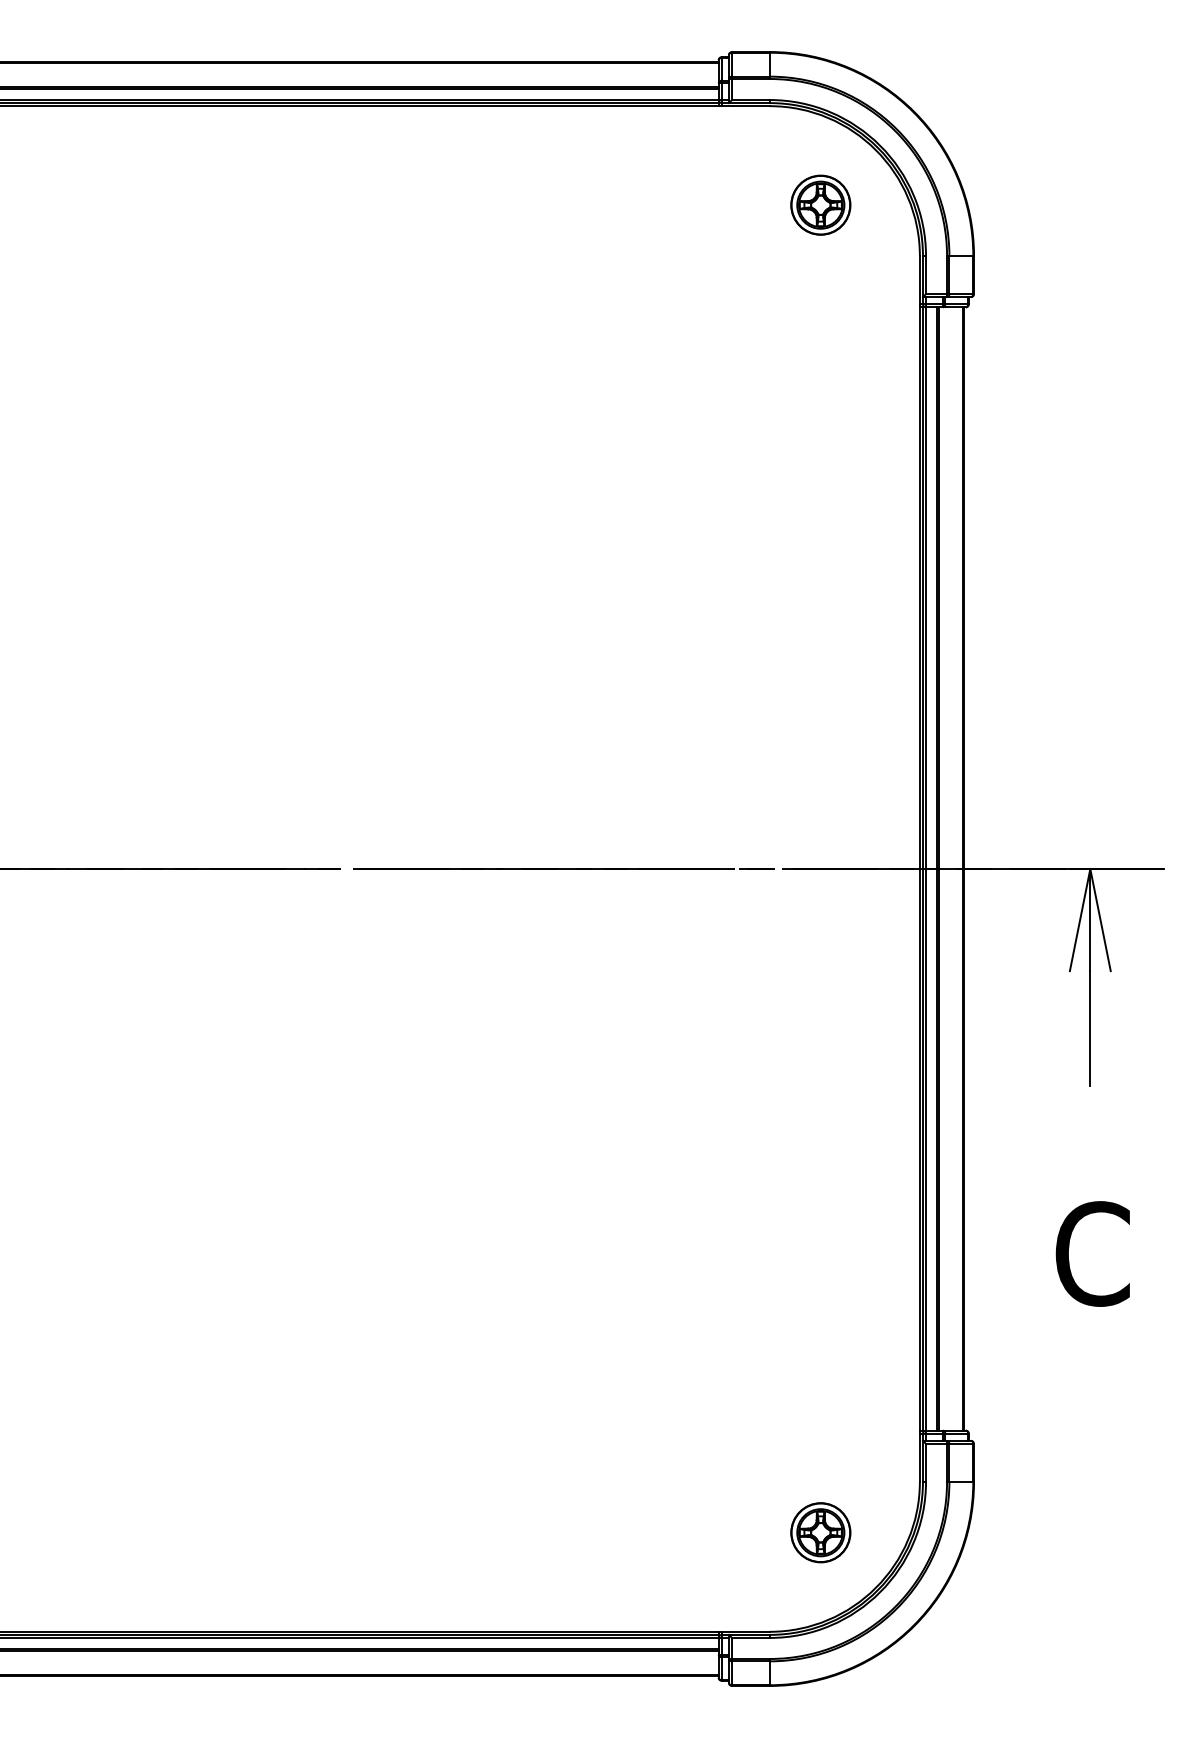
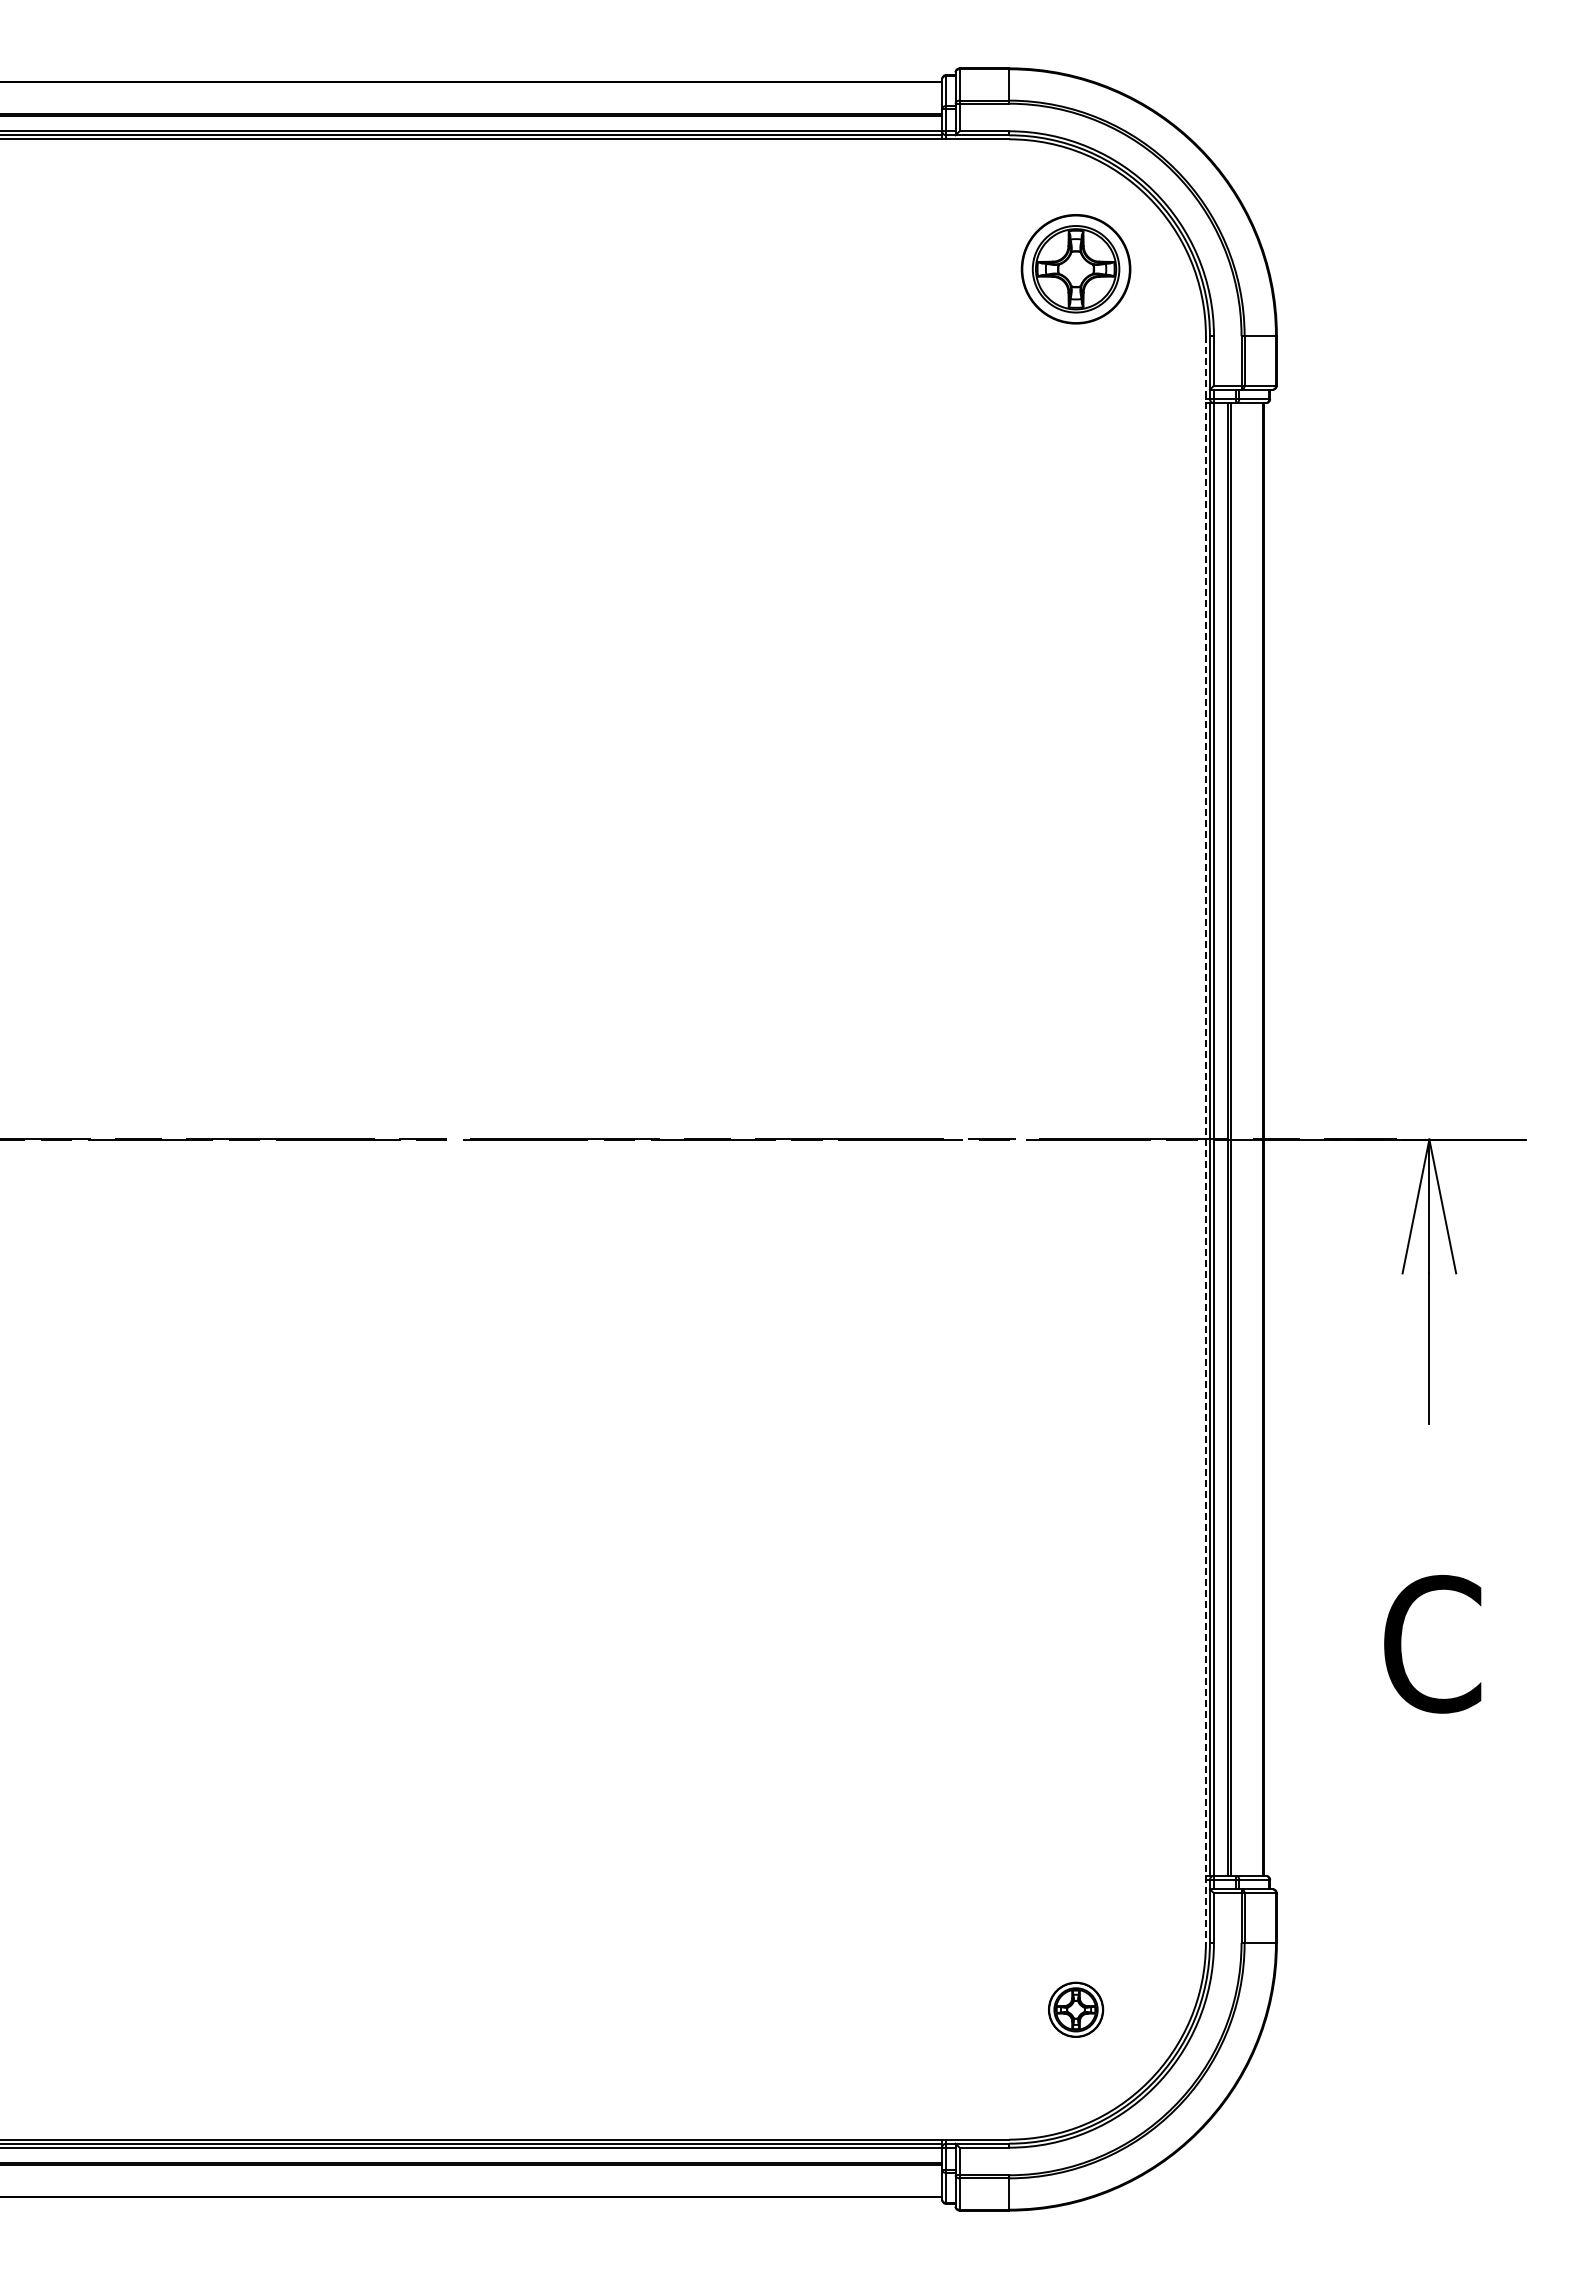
part: (820, 204) -> (1075, 268), size x1.4
line: (919, 869) -> (1205, 1139), solid -> dashed
part: (820, 1532) -> (1075, 2009), size x0.7

